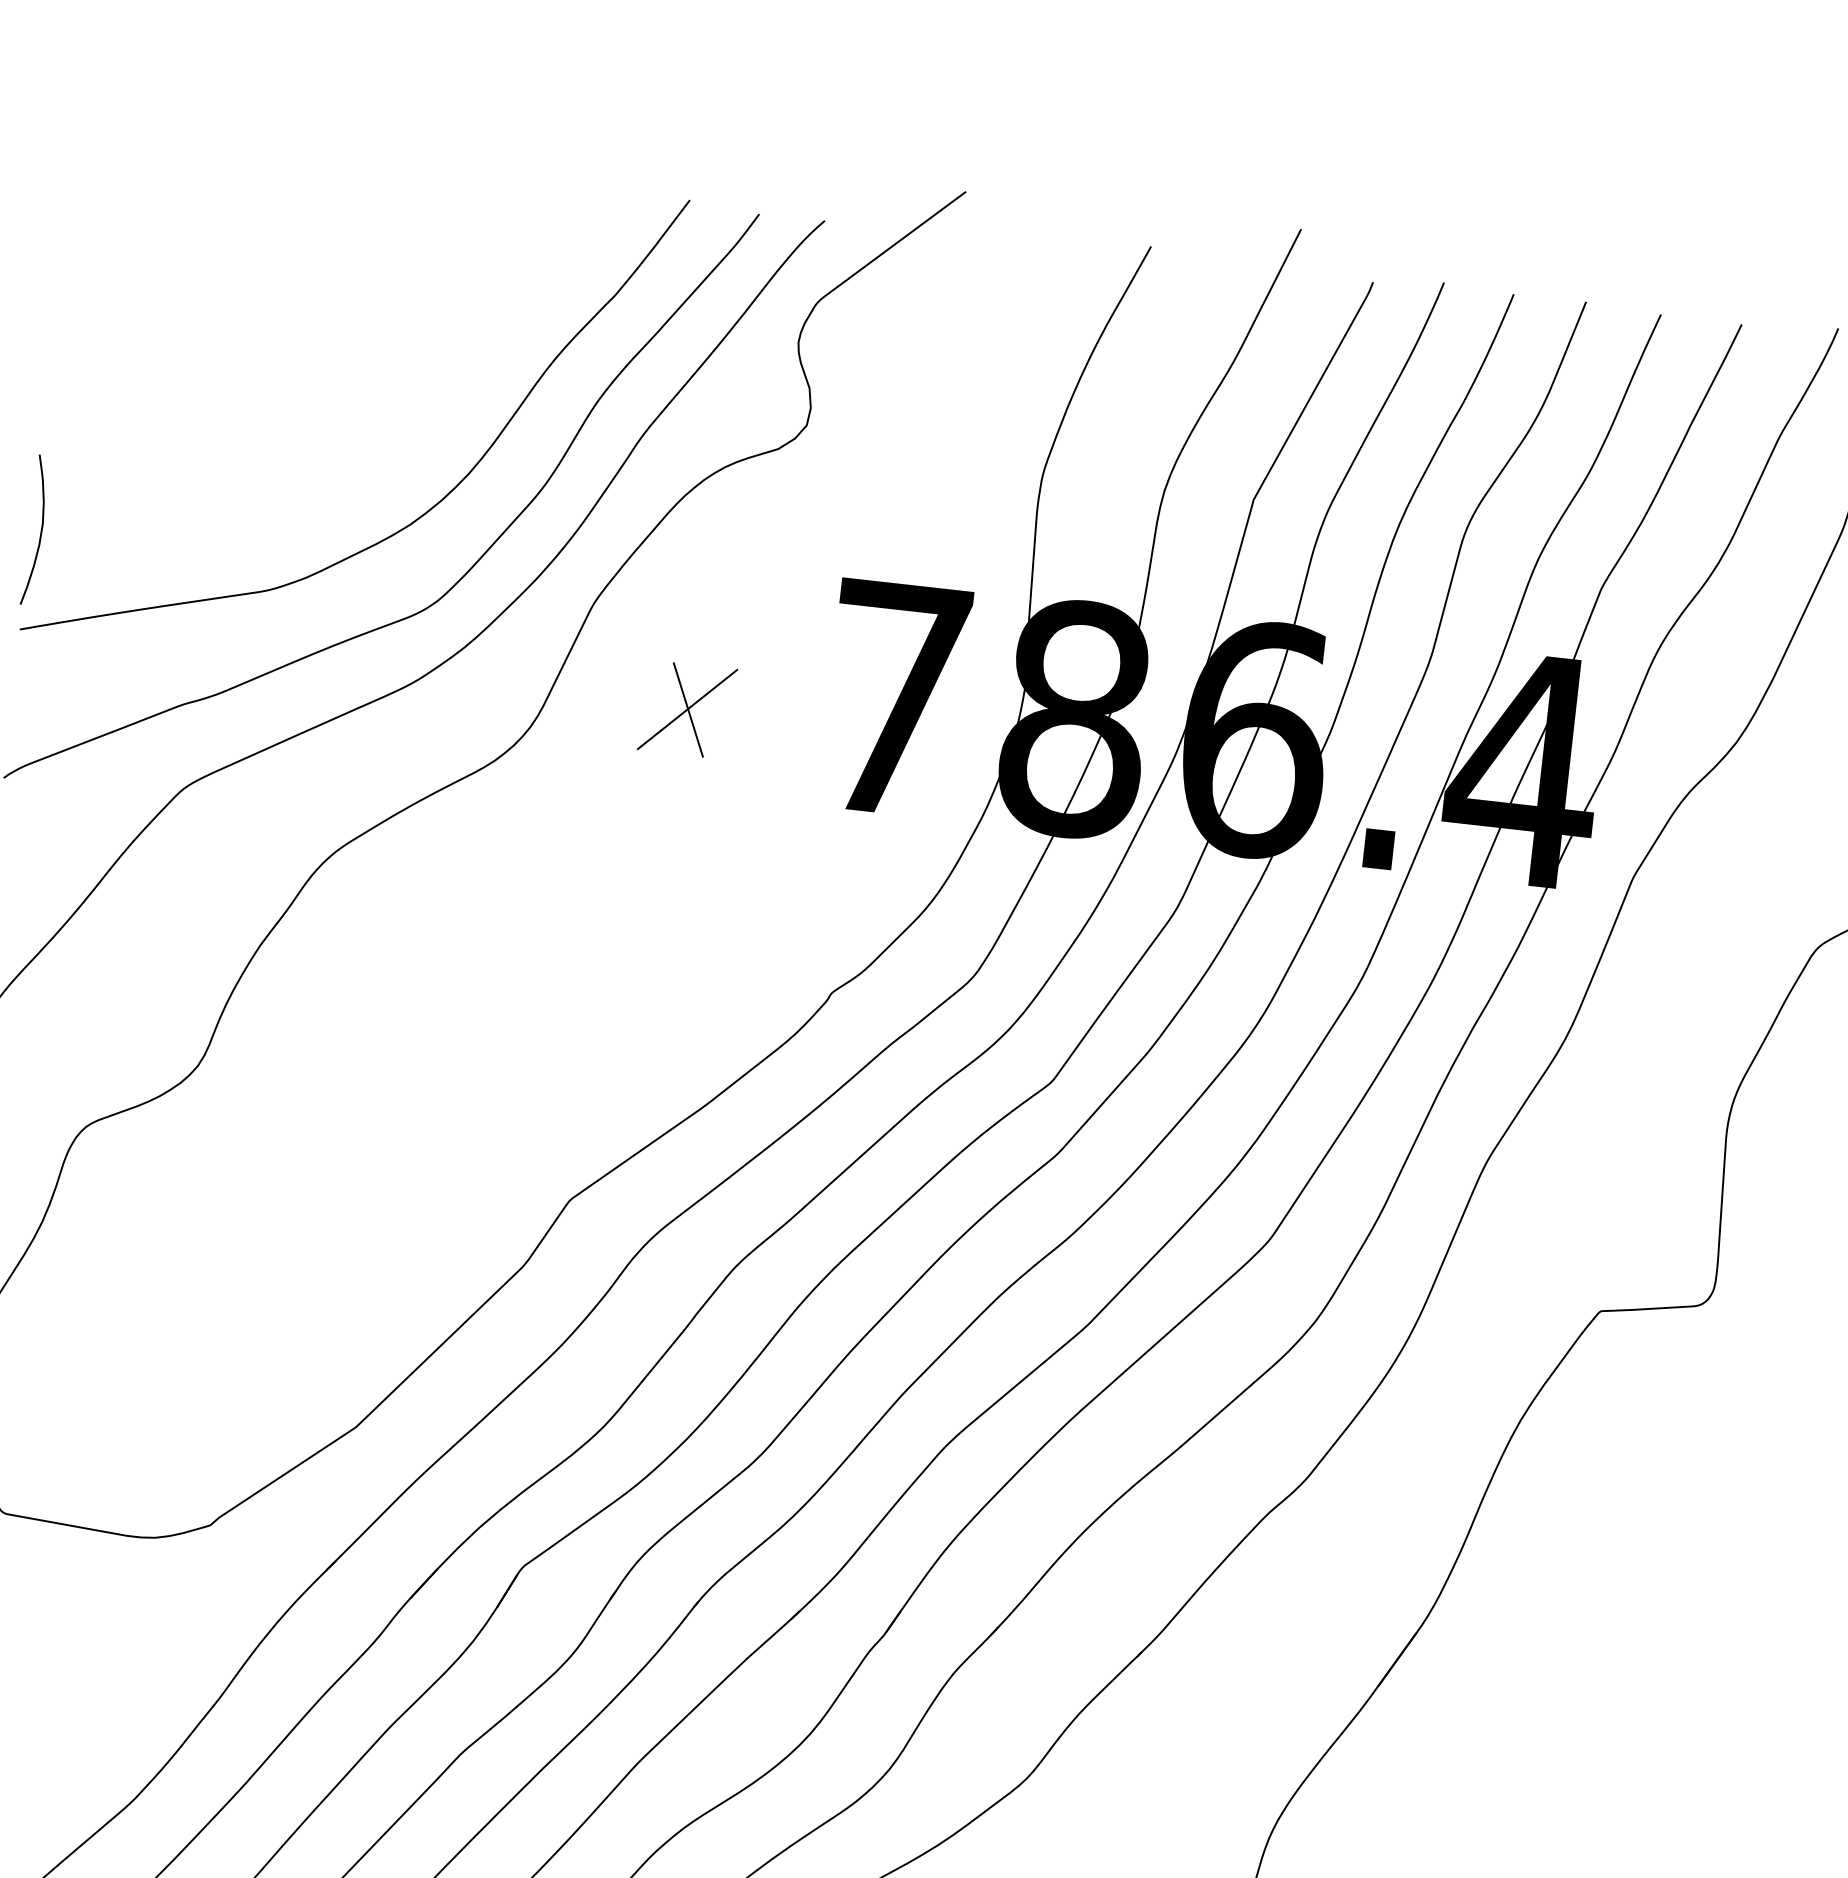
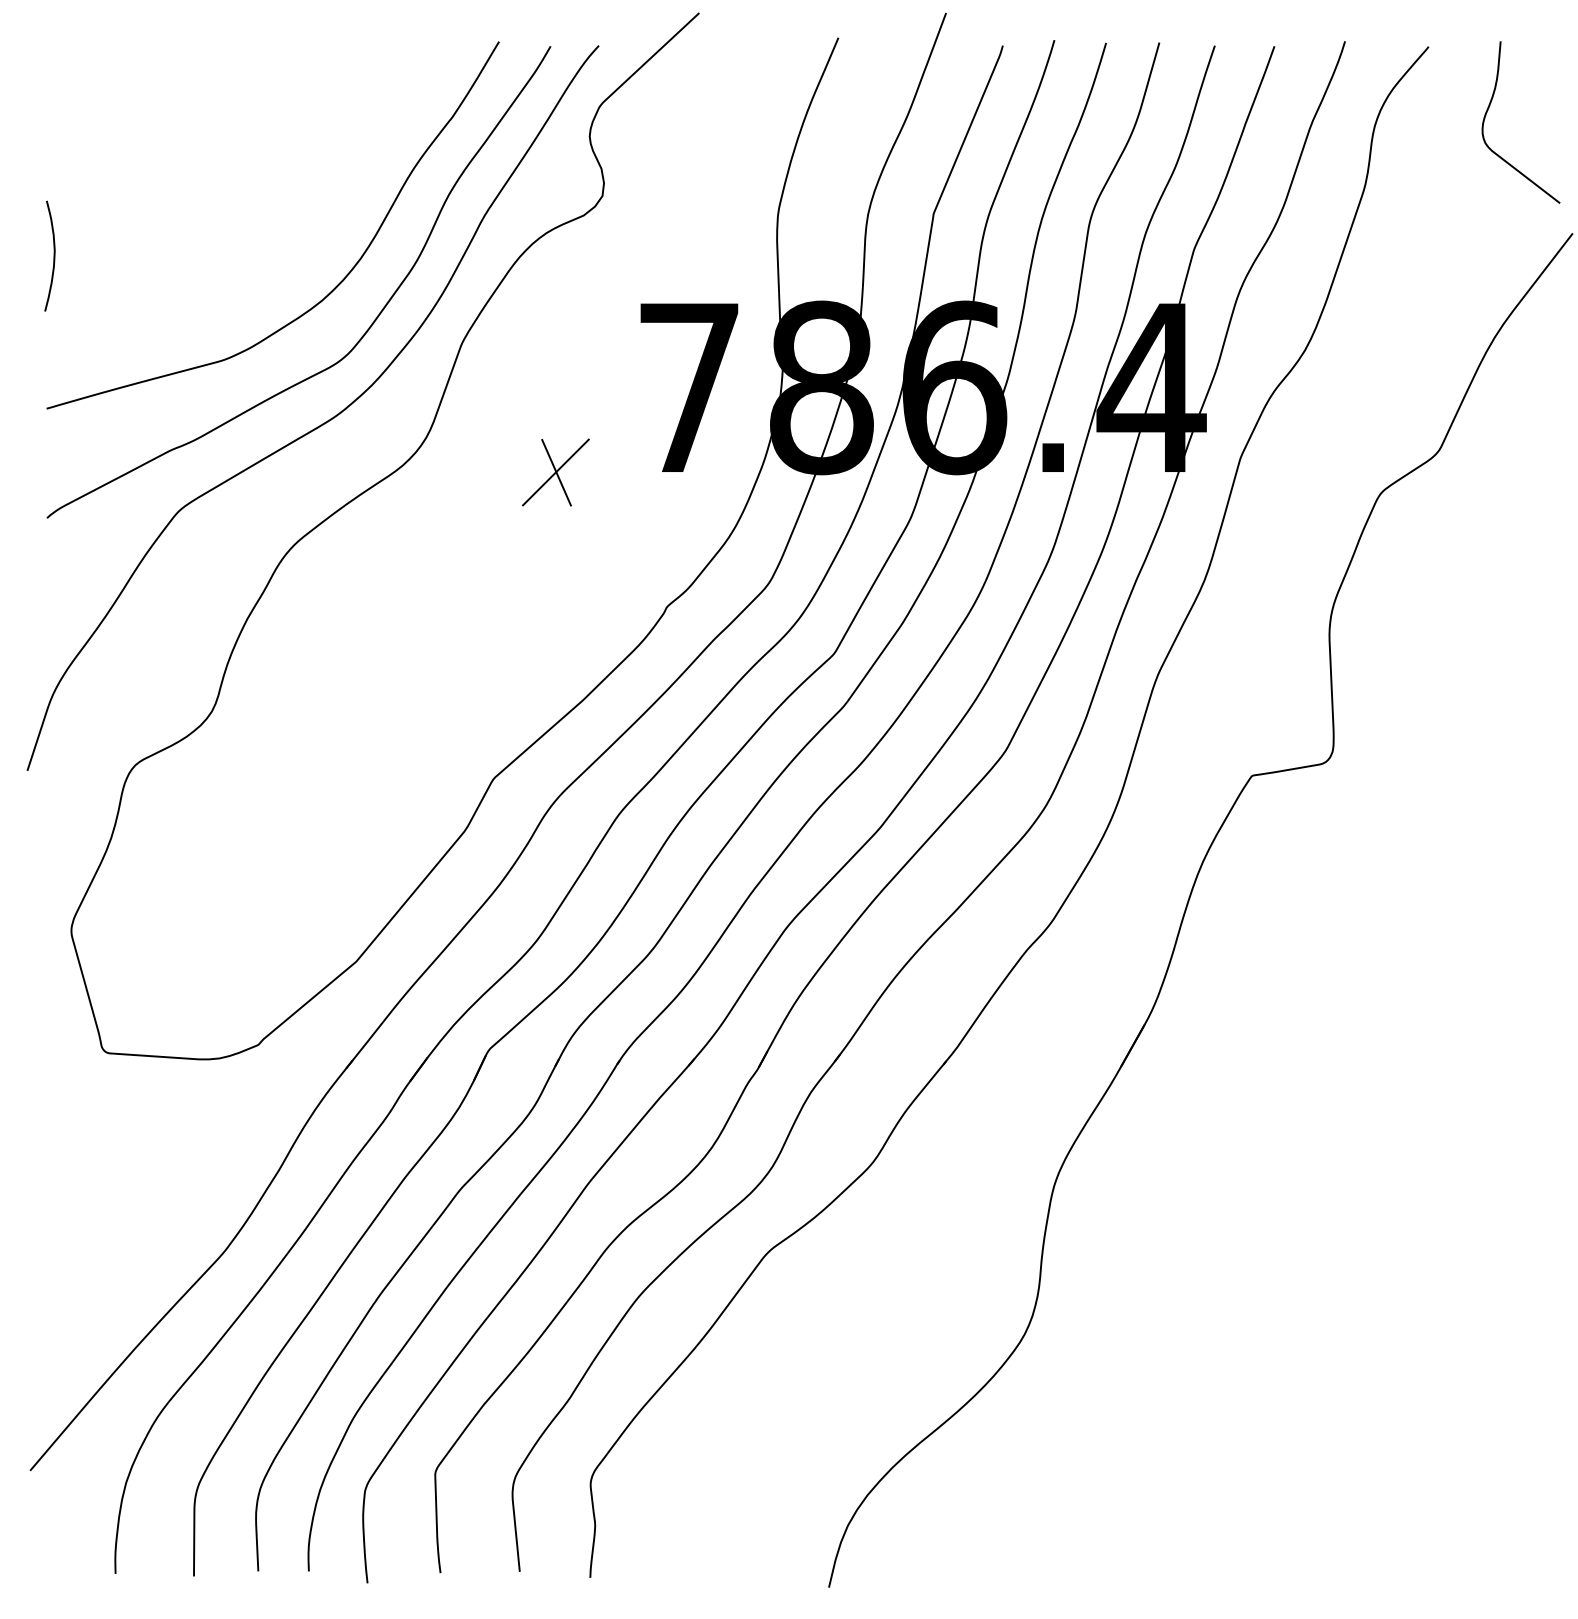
curve: (40, 529) -> (53, 255), moved
part: (686, 709) -> (555, 472), moved

